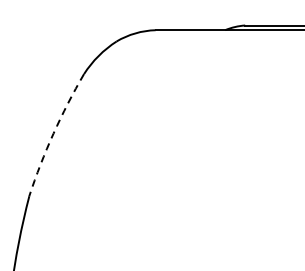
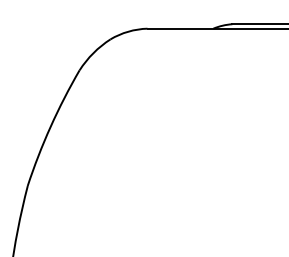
arc: (53, 133) -> (50, 126), dashed -> solid

